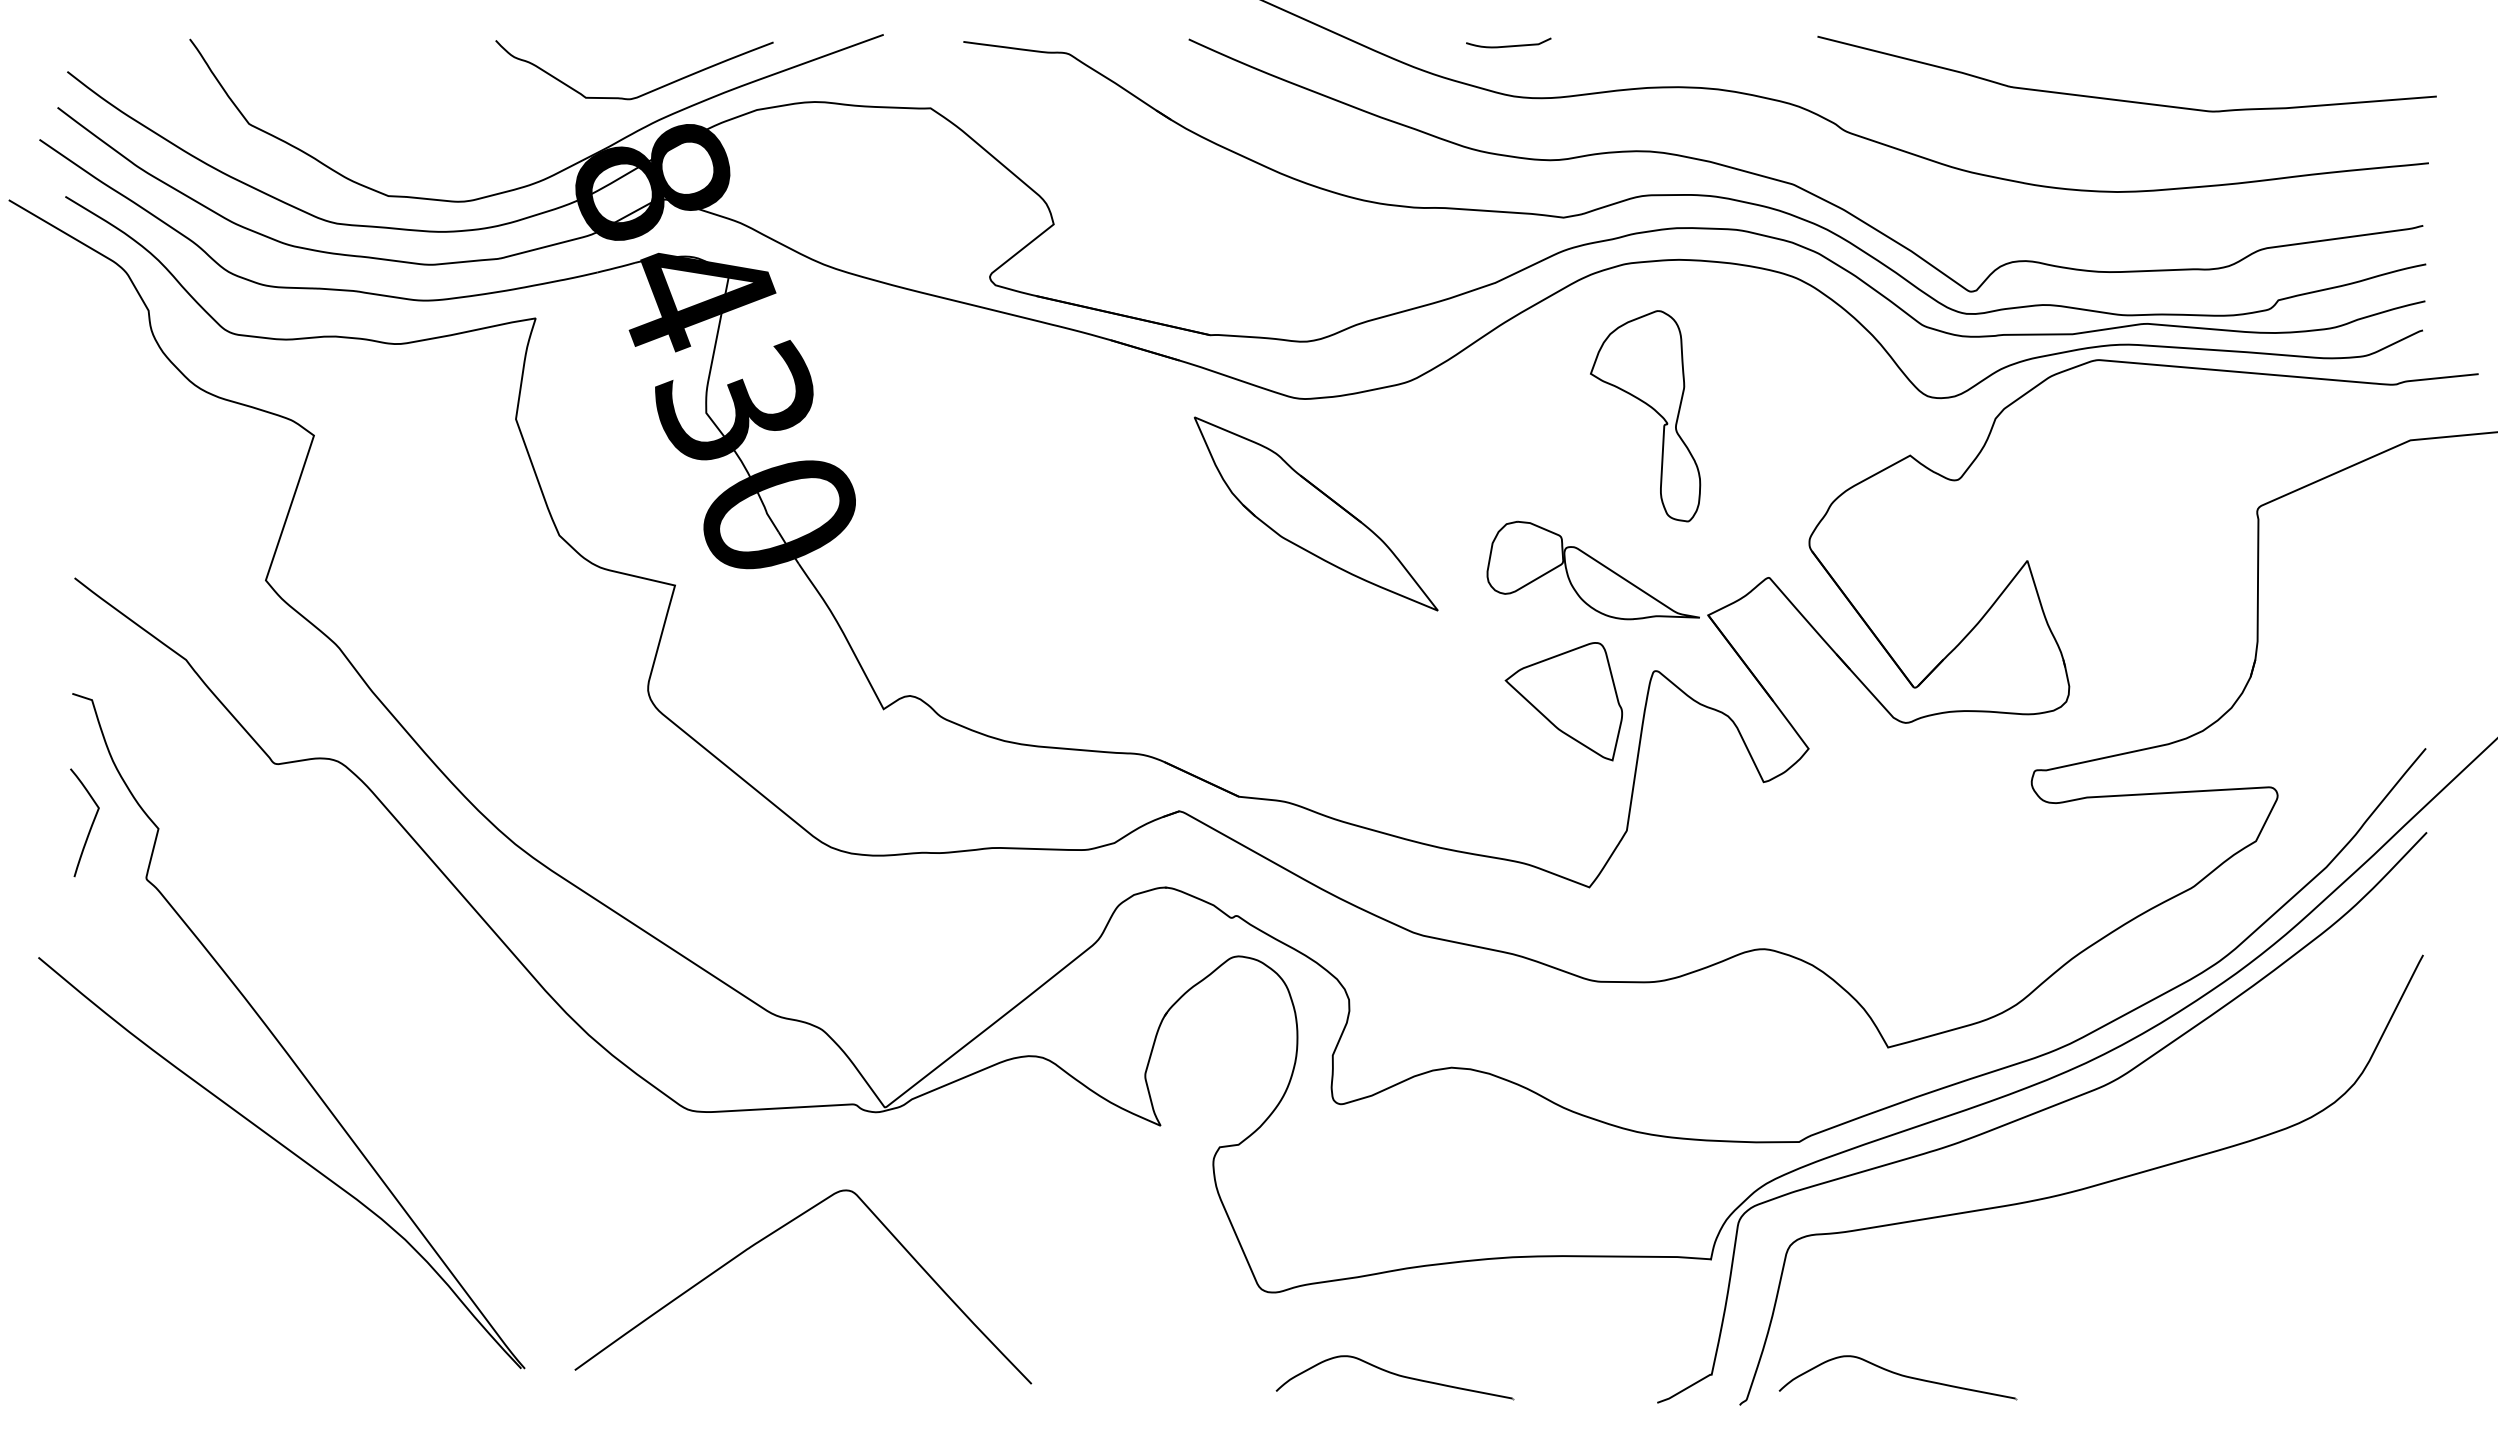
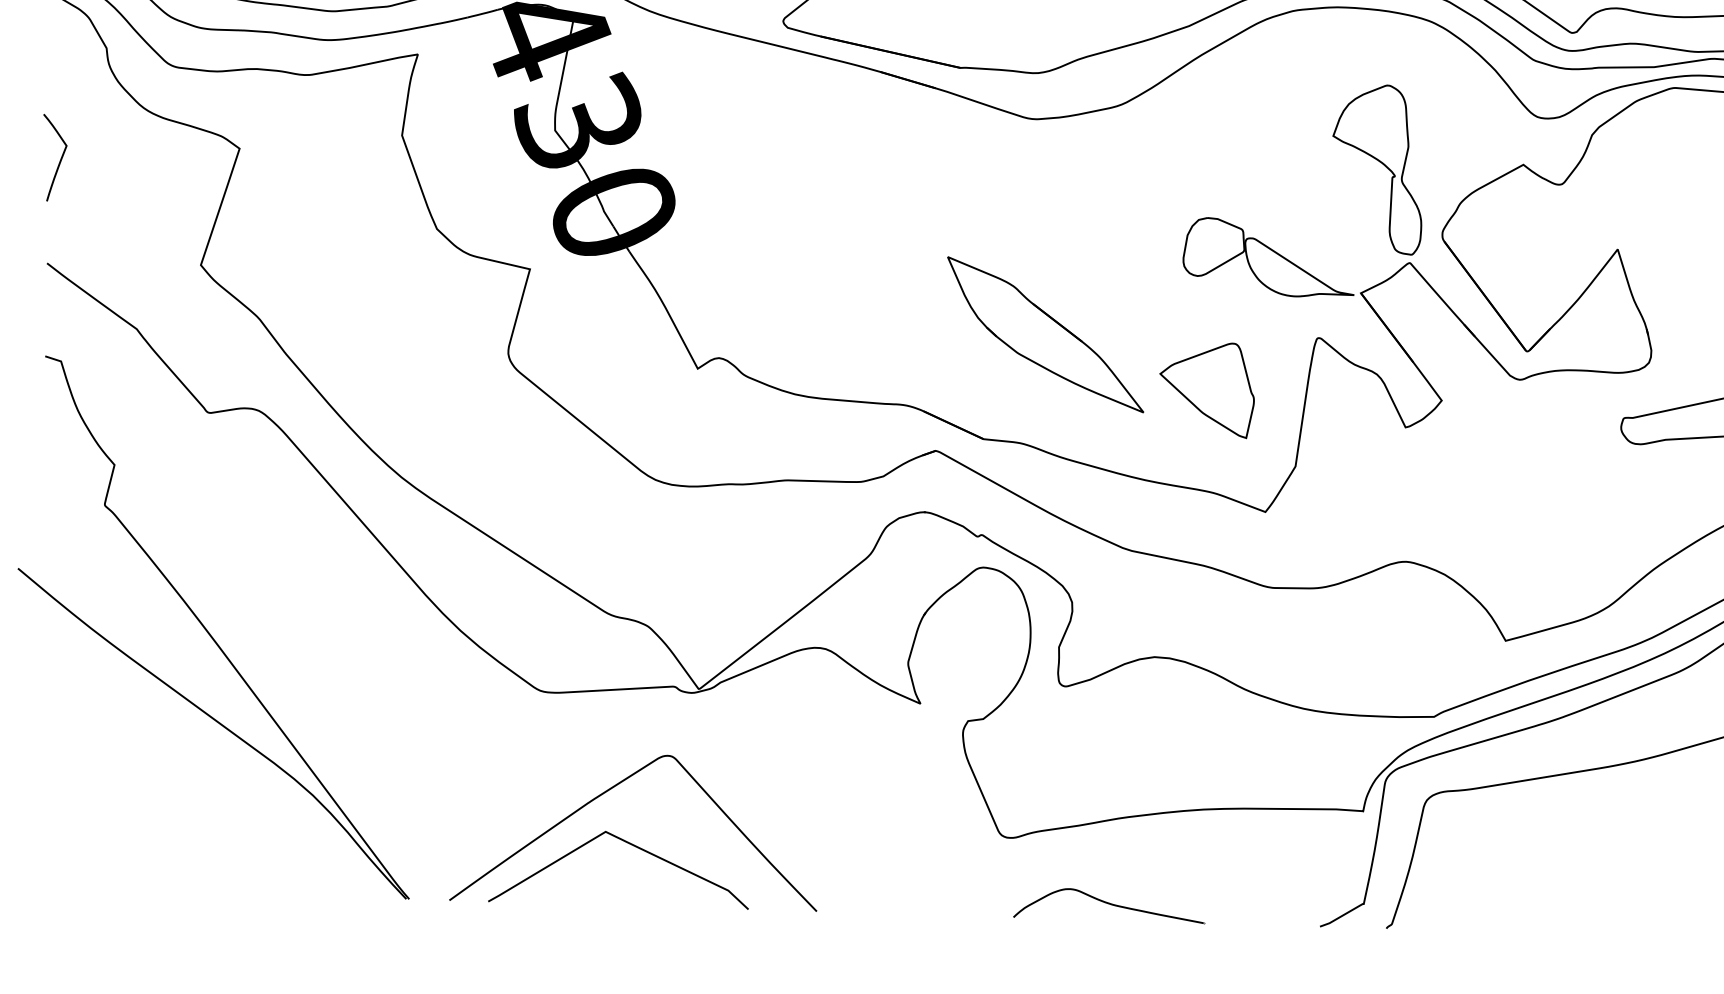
part: (1649, 407) -> (1380, 163), moved
part: (1315, 513) -> (1045, 334), moved
part: (1563, 701) -> (1206, 390), moved
curve: (91, 823) -> (60, 158), moved
curve: (800, 1301) -> (630, 845), added
part: (1897, 1377) -> (1513, 906), removed

